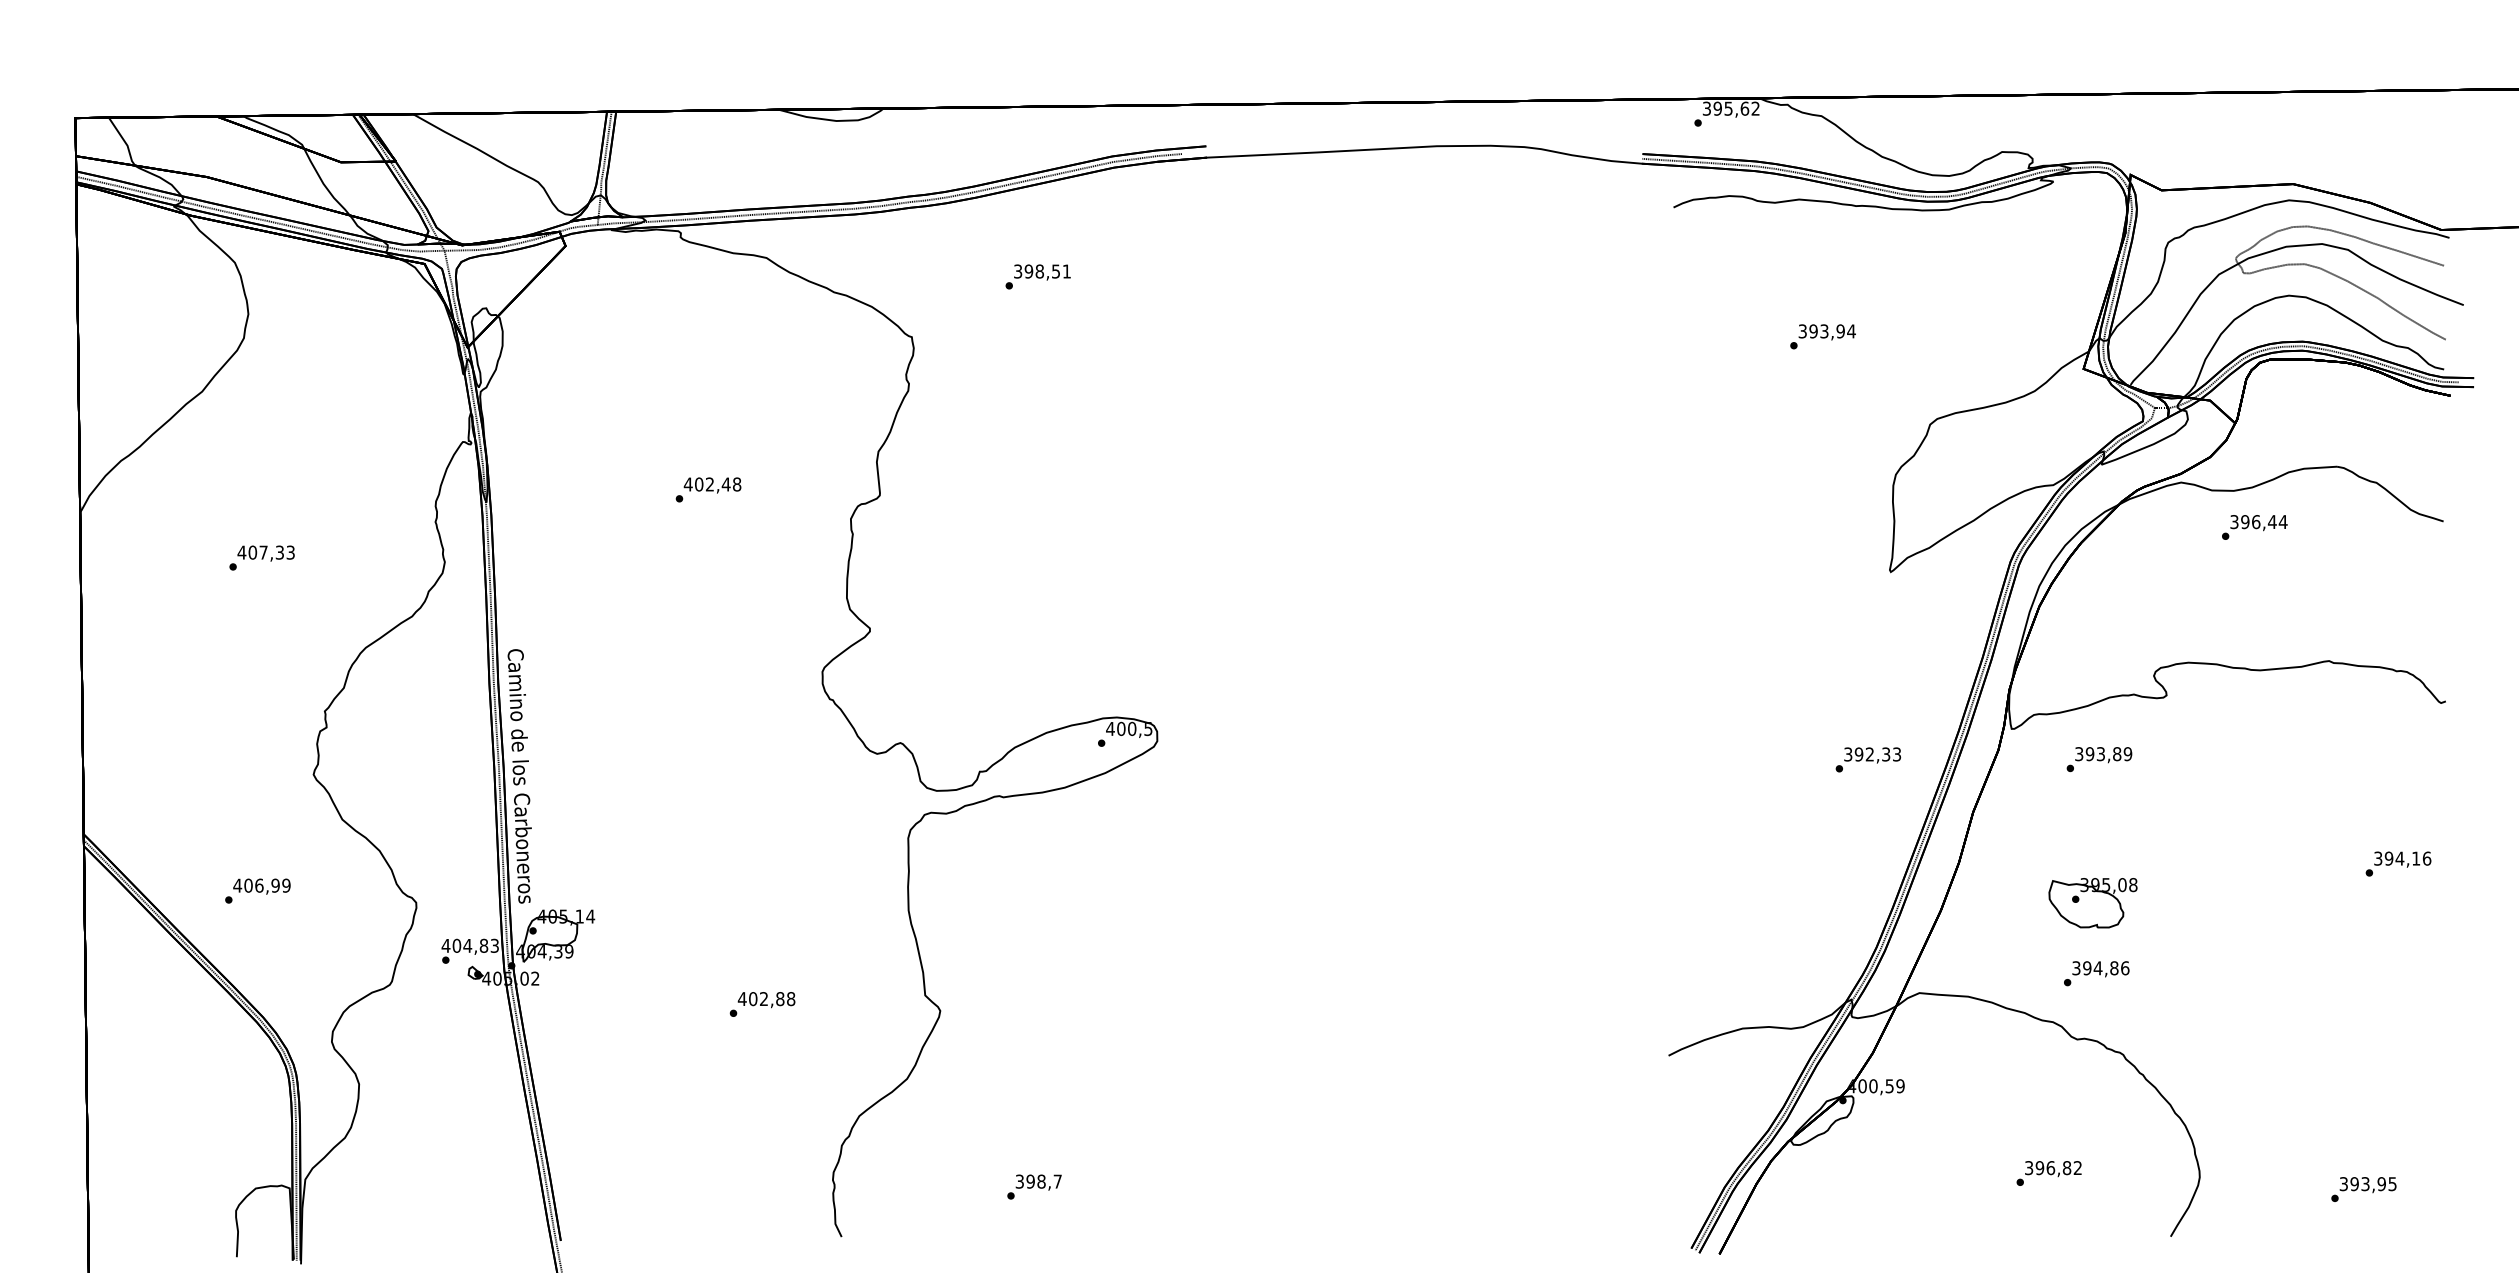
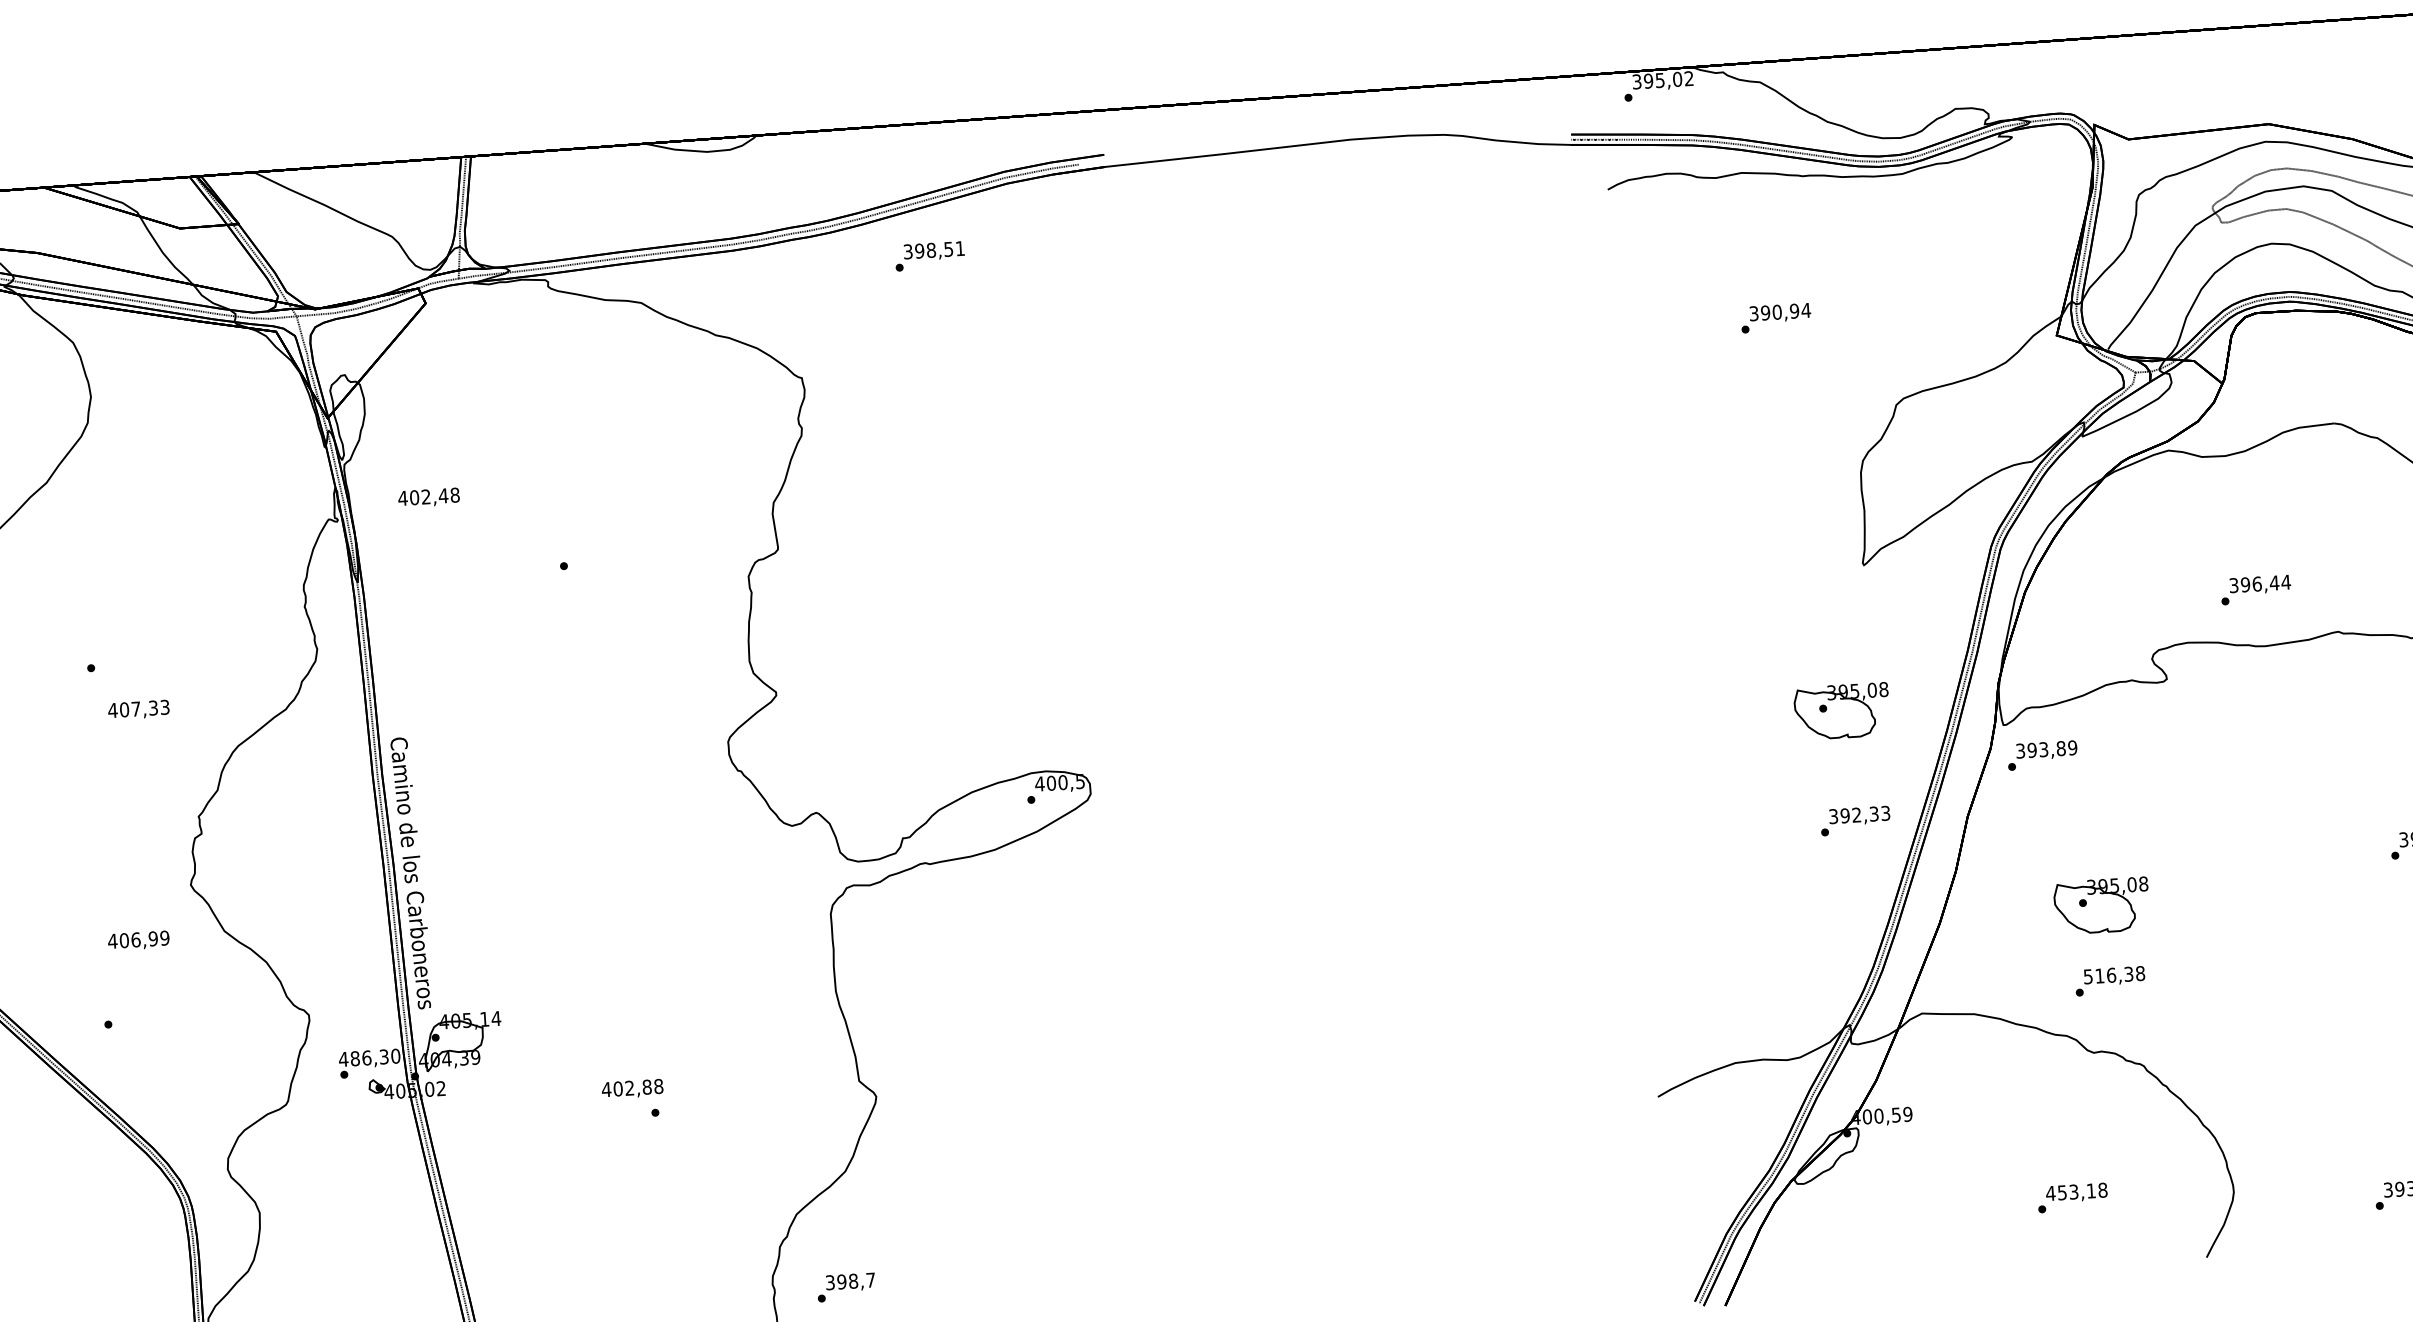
text: (1744, 108) -> (1677, 79), 395,62 -> 395,02
text: (1037, 276) -> (929, 255), moved
text: (1824, 331) -> (1777, 312), 393,94 -> 390,94
text: (712, 485) -> (428, 497), moved
text: (2254, 527) -> (2255, 590), moved
text: (265, 553) -> (138, 709), moved
part: (1861, 707) -> (1841, 711), added
text: (1868, 759) -> (1855, 820), moved
text: (2099, 759) -> (2042, 755), moved
text: (261, 886) -> (138, 940), moved
text: (475, 945) -> (375, 1057), 404,83 -> 486,30
text: (2100, 968) -> (2114, 975), 394,86 -> 516,38
text: (766, 1000) -> (632, 1089), moved
text: (2053, 1168) -> (2076, 1192), 396,82 -> 453,18
text: (1034, 1186) -> (846, 1286), moved

